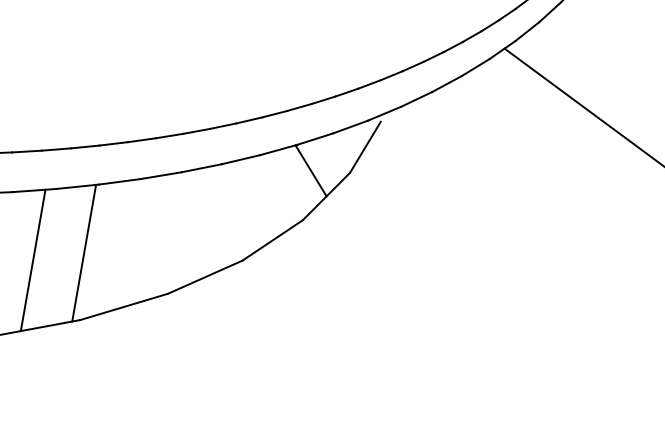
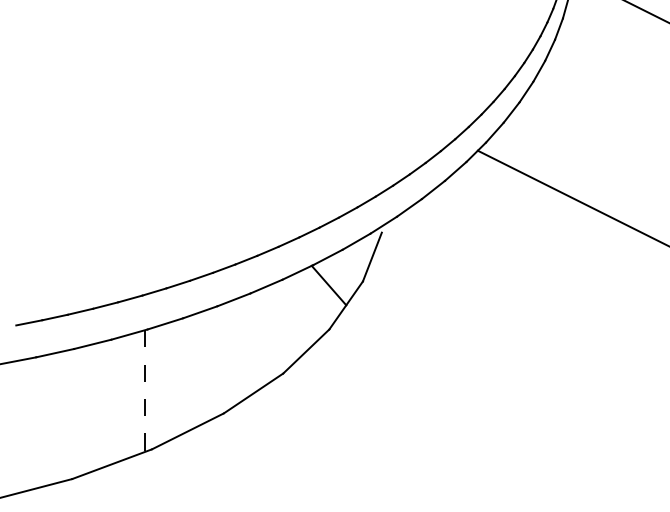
line: (84, 252) -> (145, 390), solid -> dashed
line: (33, 259) -> (102, 404), removed

